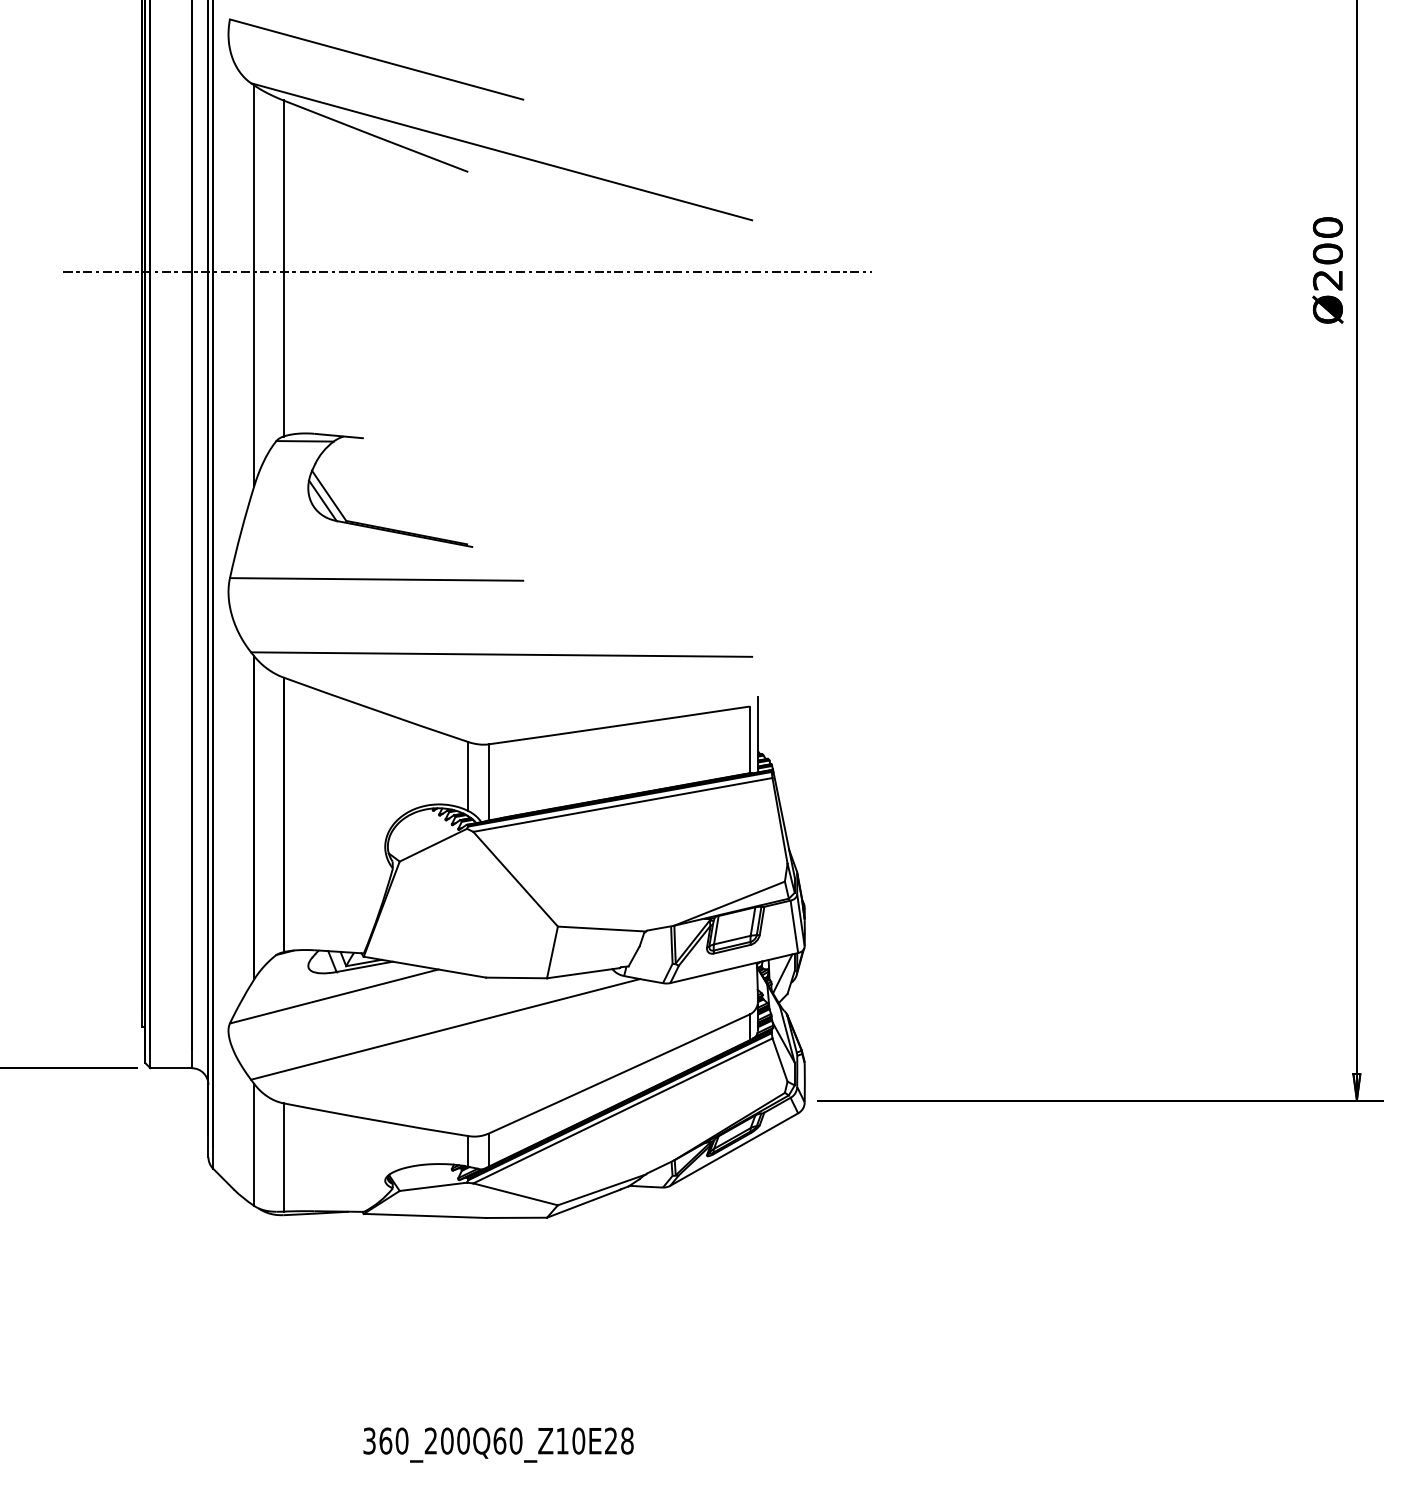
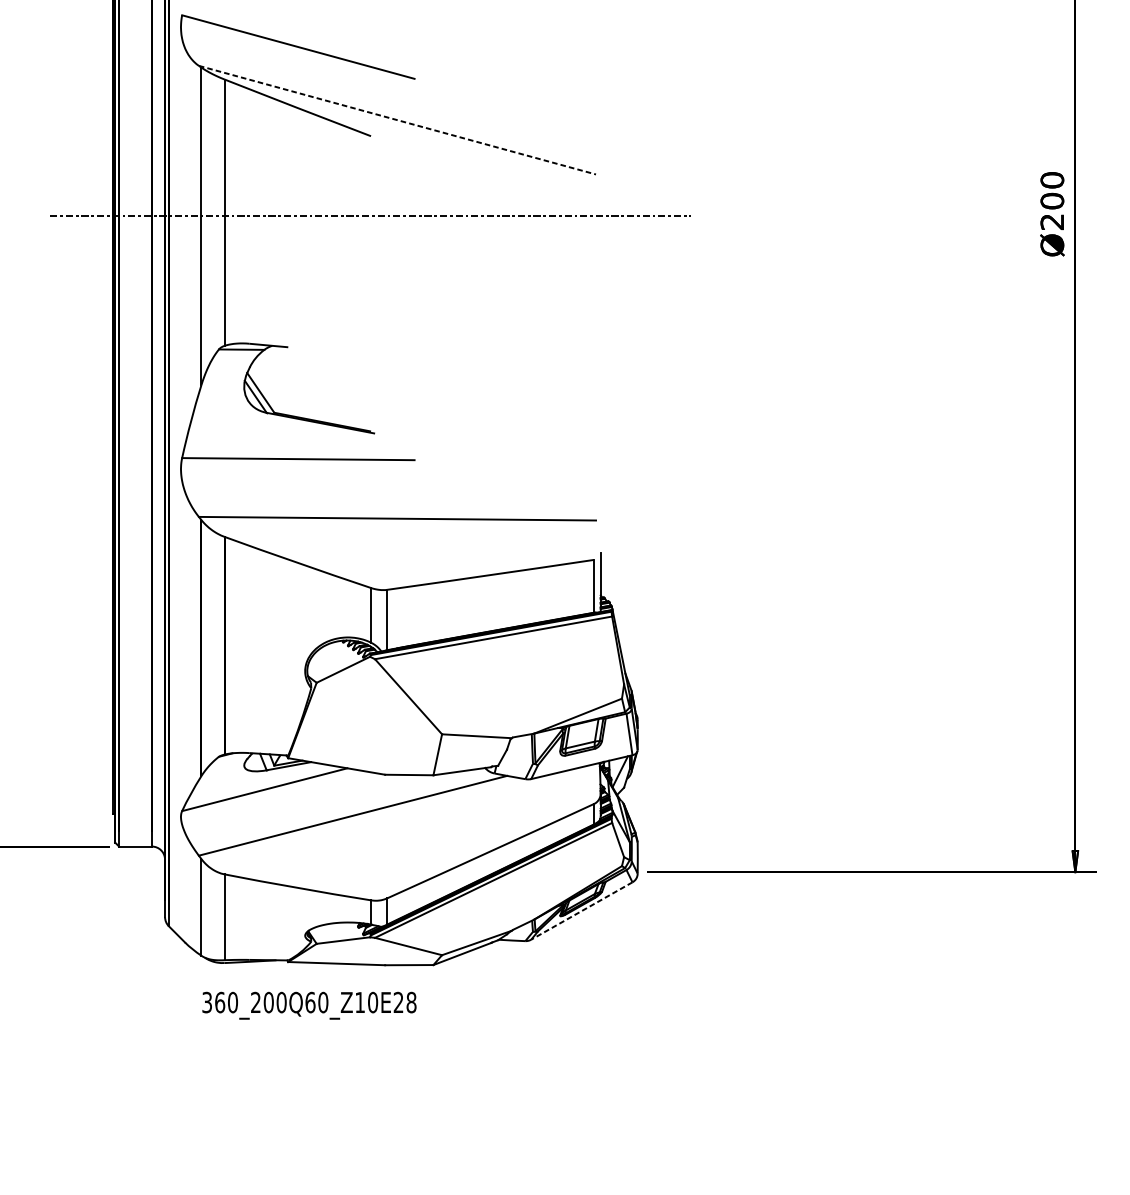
line: (501, 151) -> (397, 119), solid -> dashed
line: (733, 1149) -> (581, 910), solid -> dashed
text: (498, 1444) -> (309, 1005), moved

